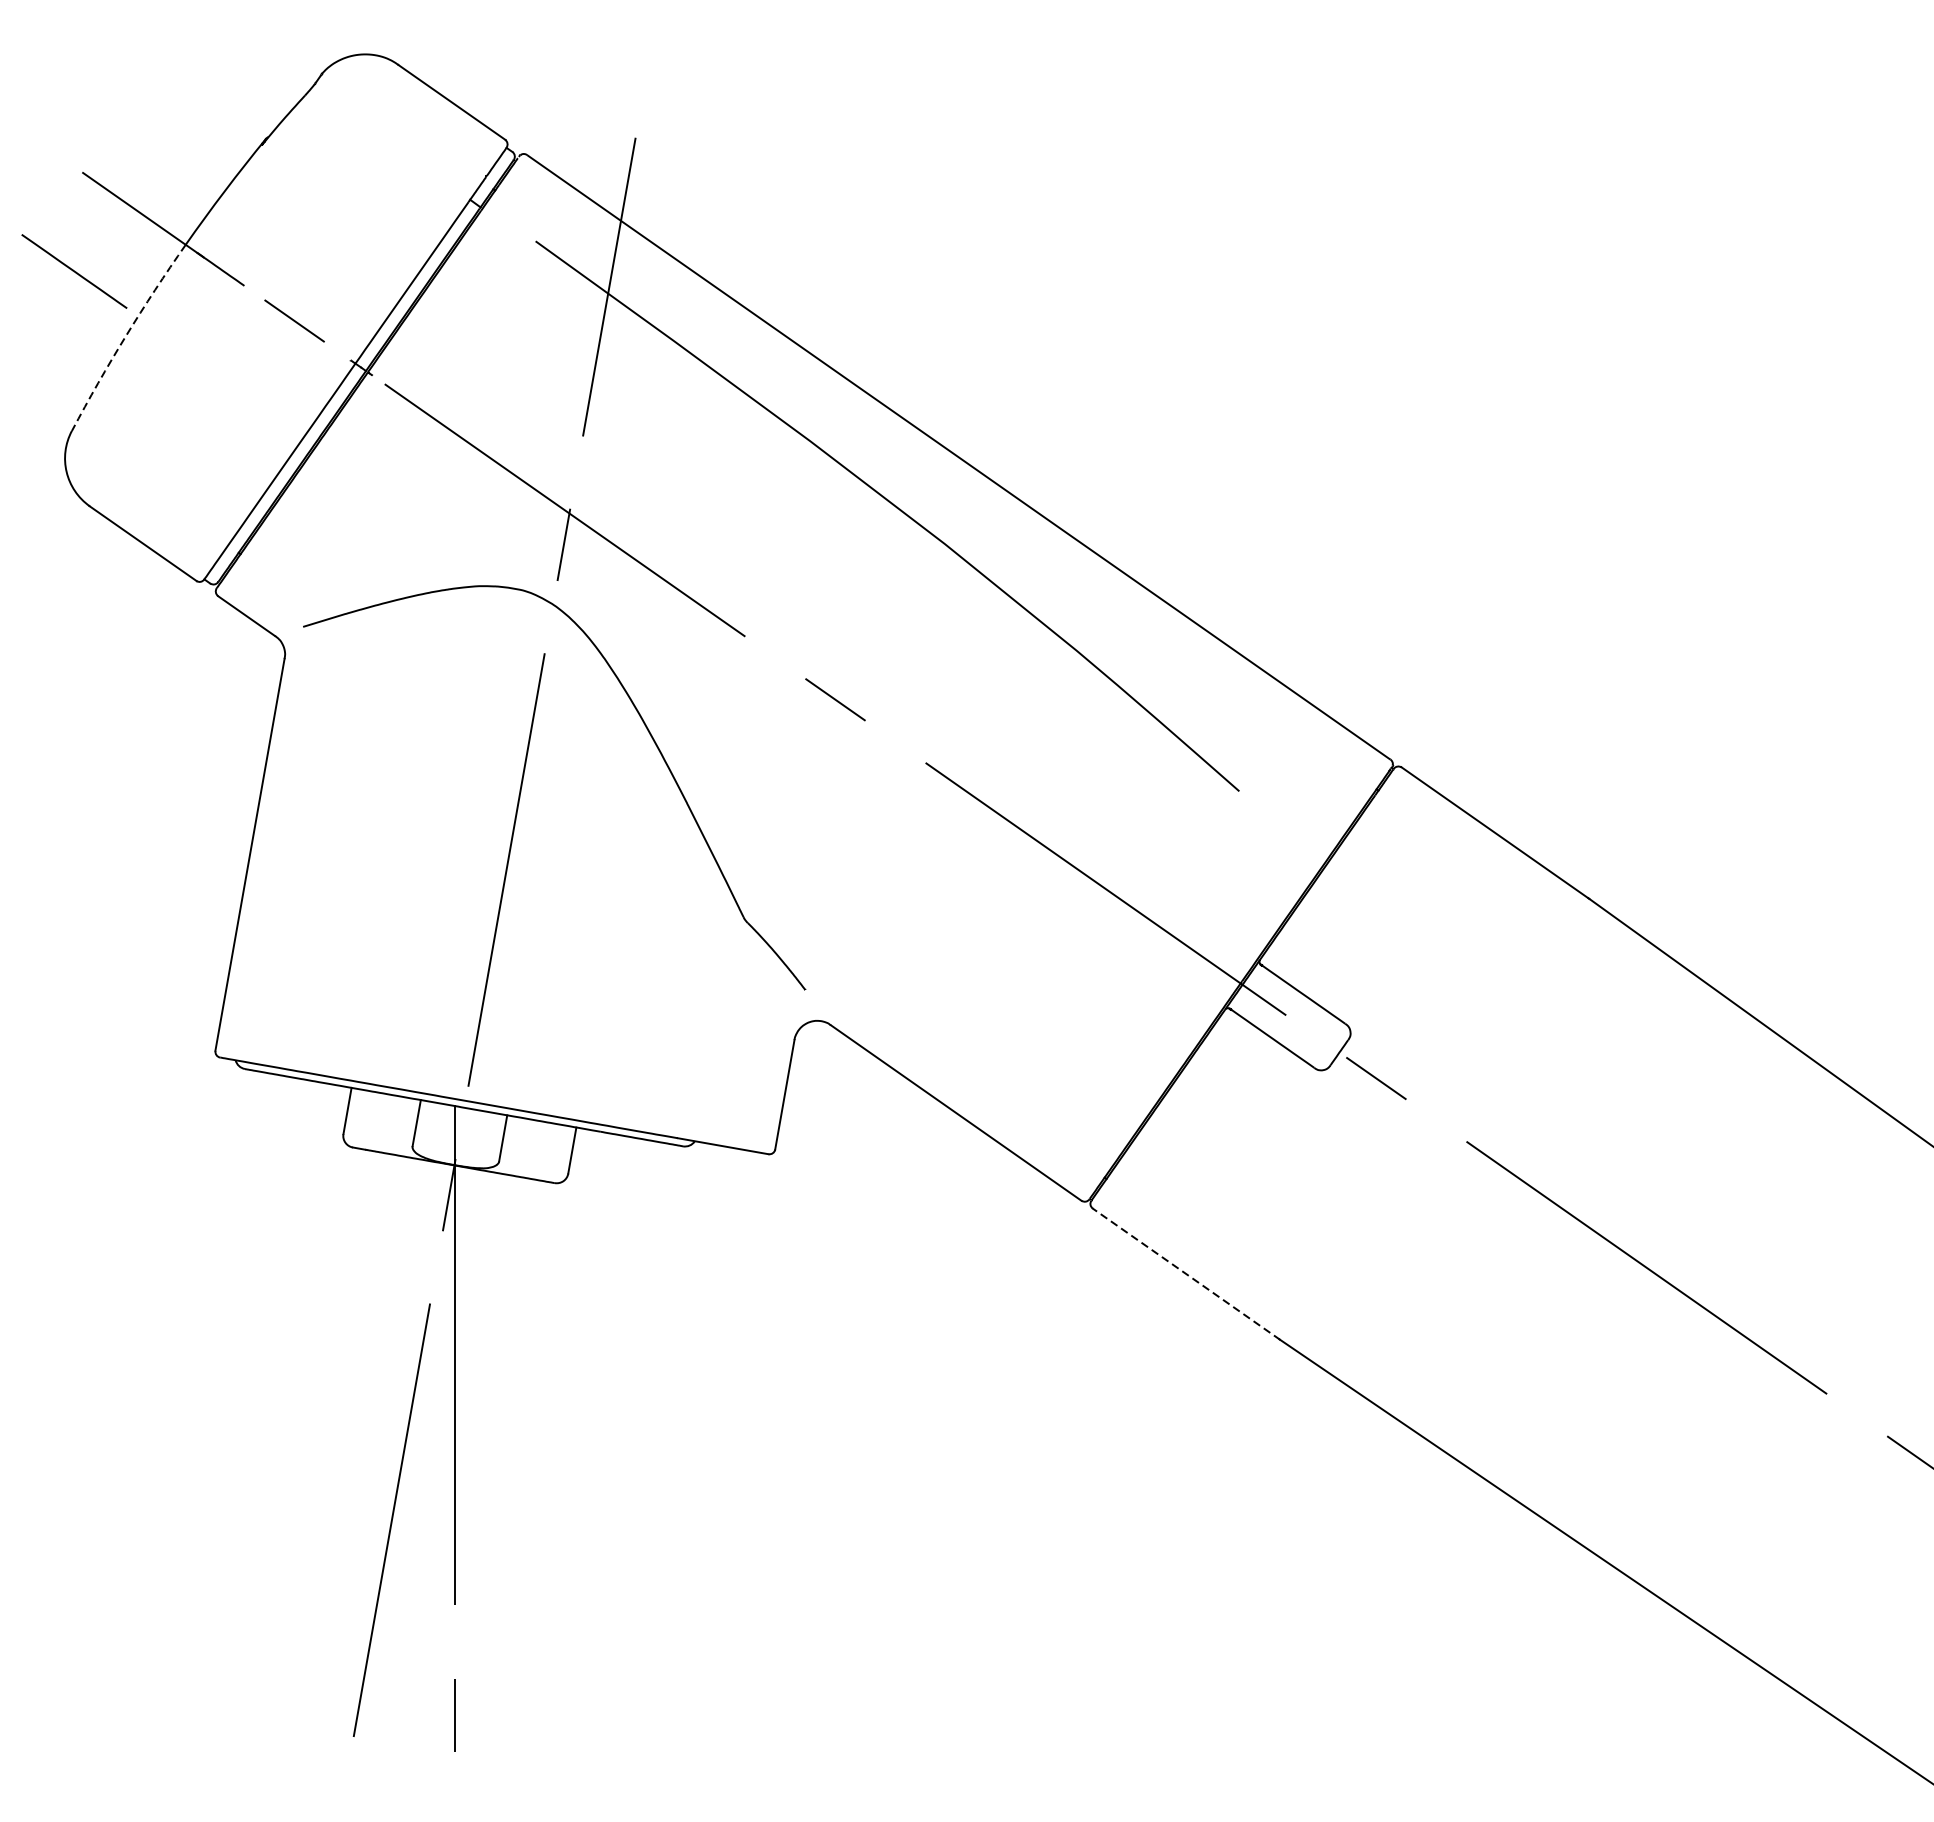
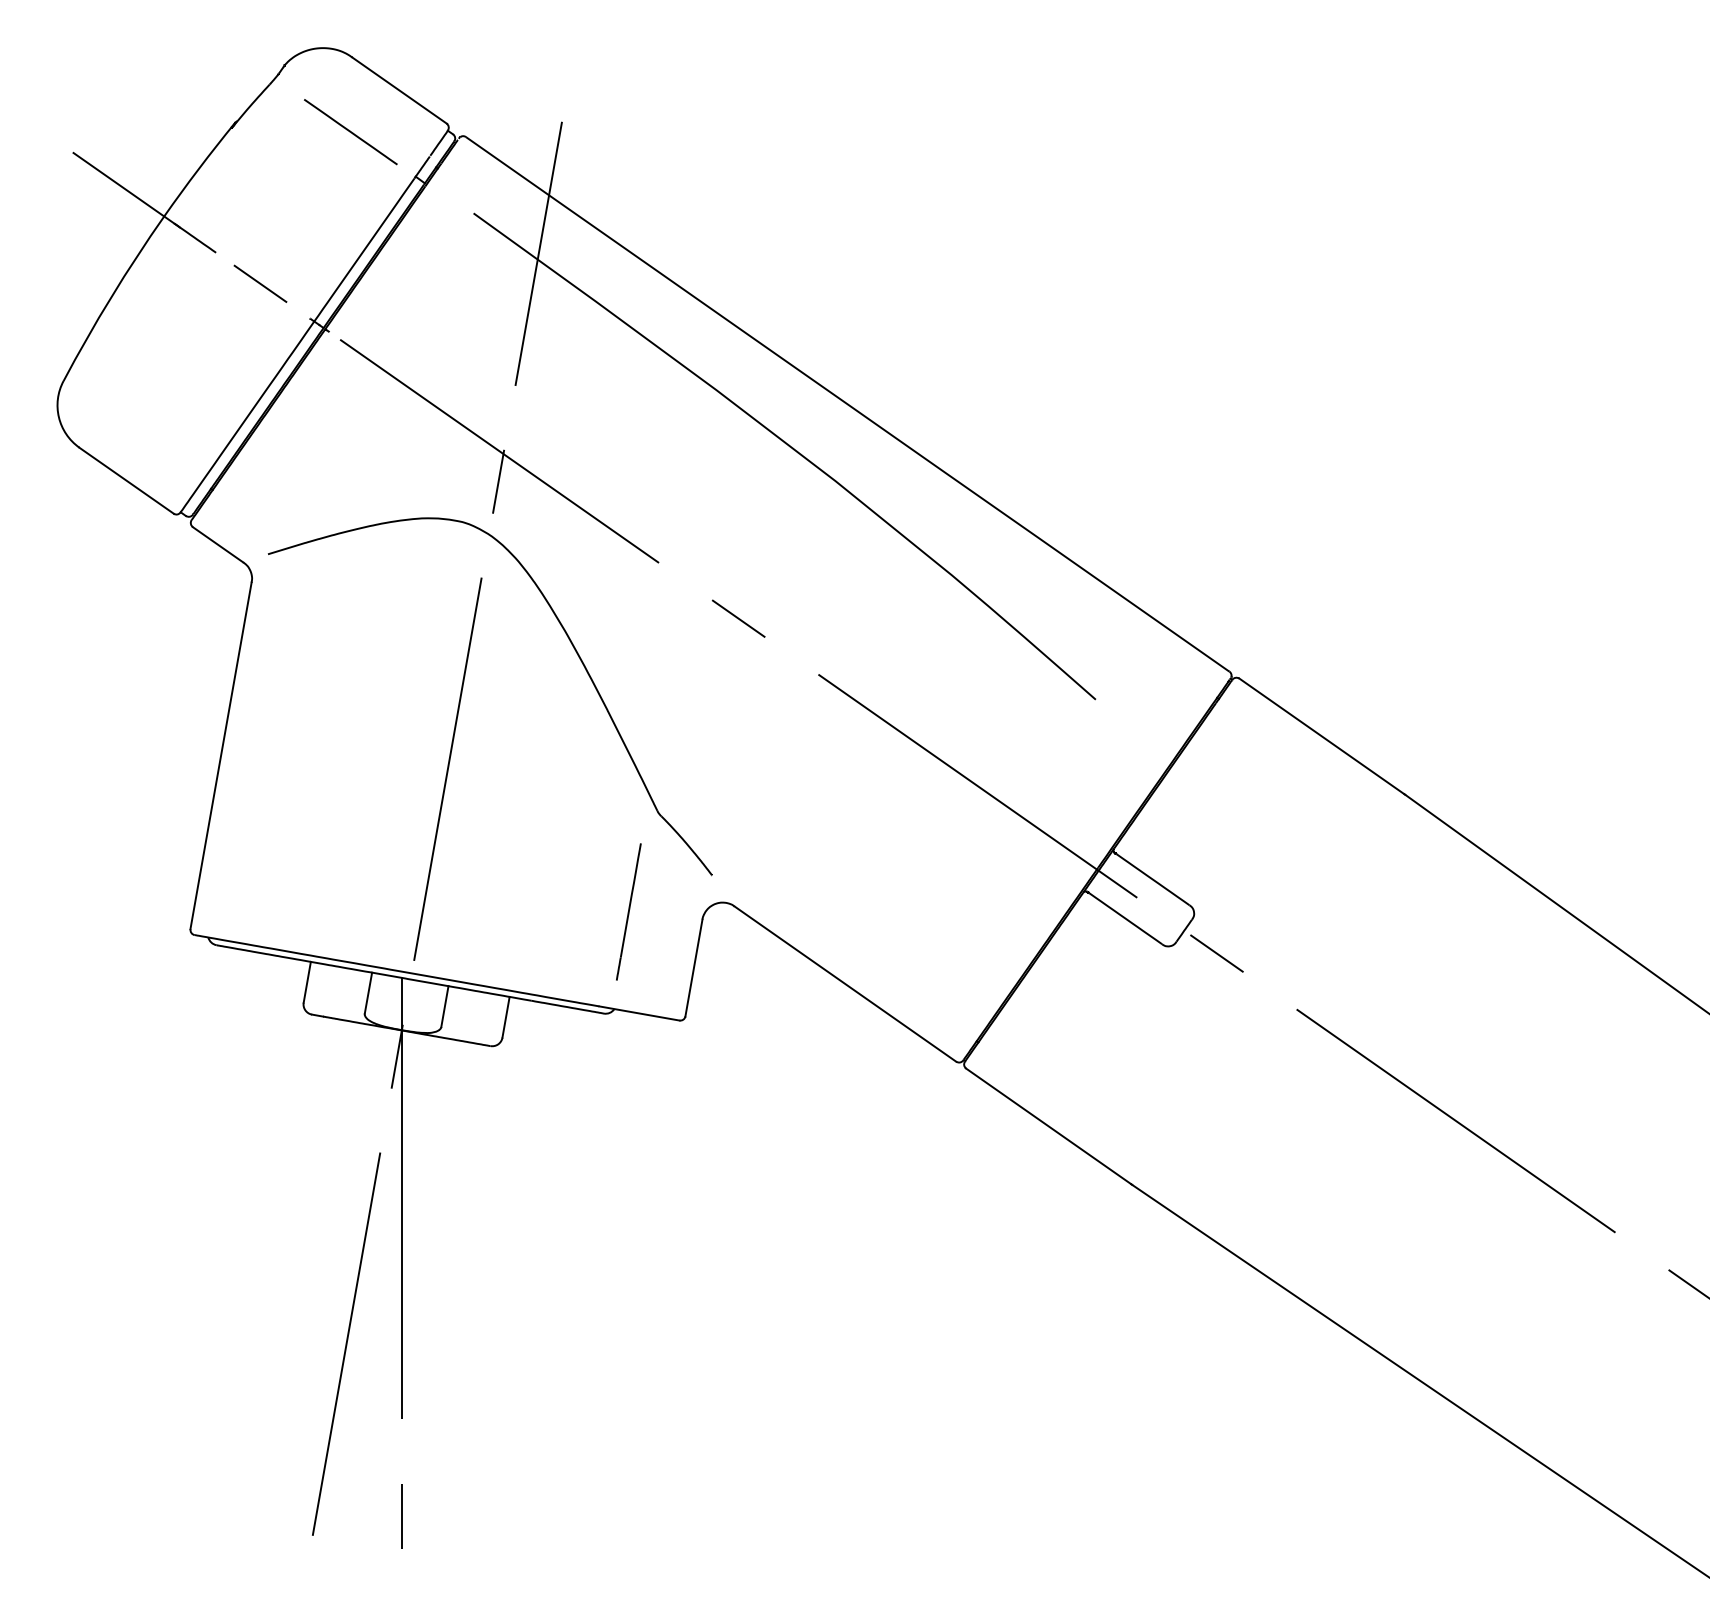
line: (74, 271) -> (350, 132), moved
arc: (126, 336) -> (111, 297), dashed -> solid
line: (710, 1030) -> (628, 911), added
line: (1185, 1274) -> (1048, 1126), dashed -> solid

